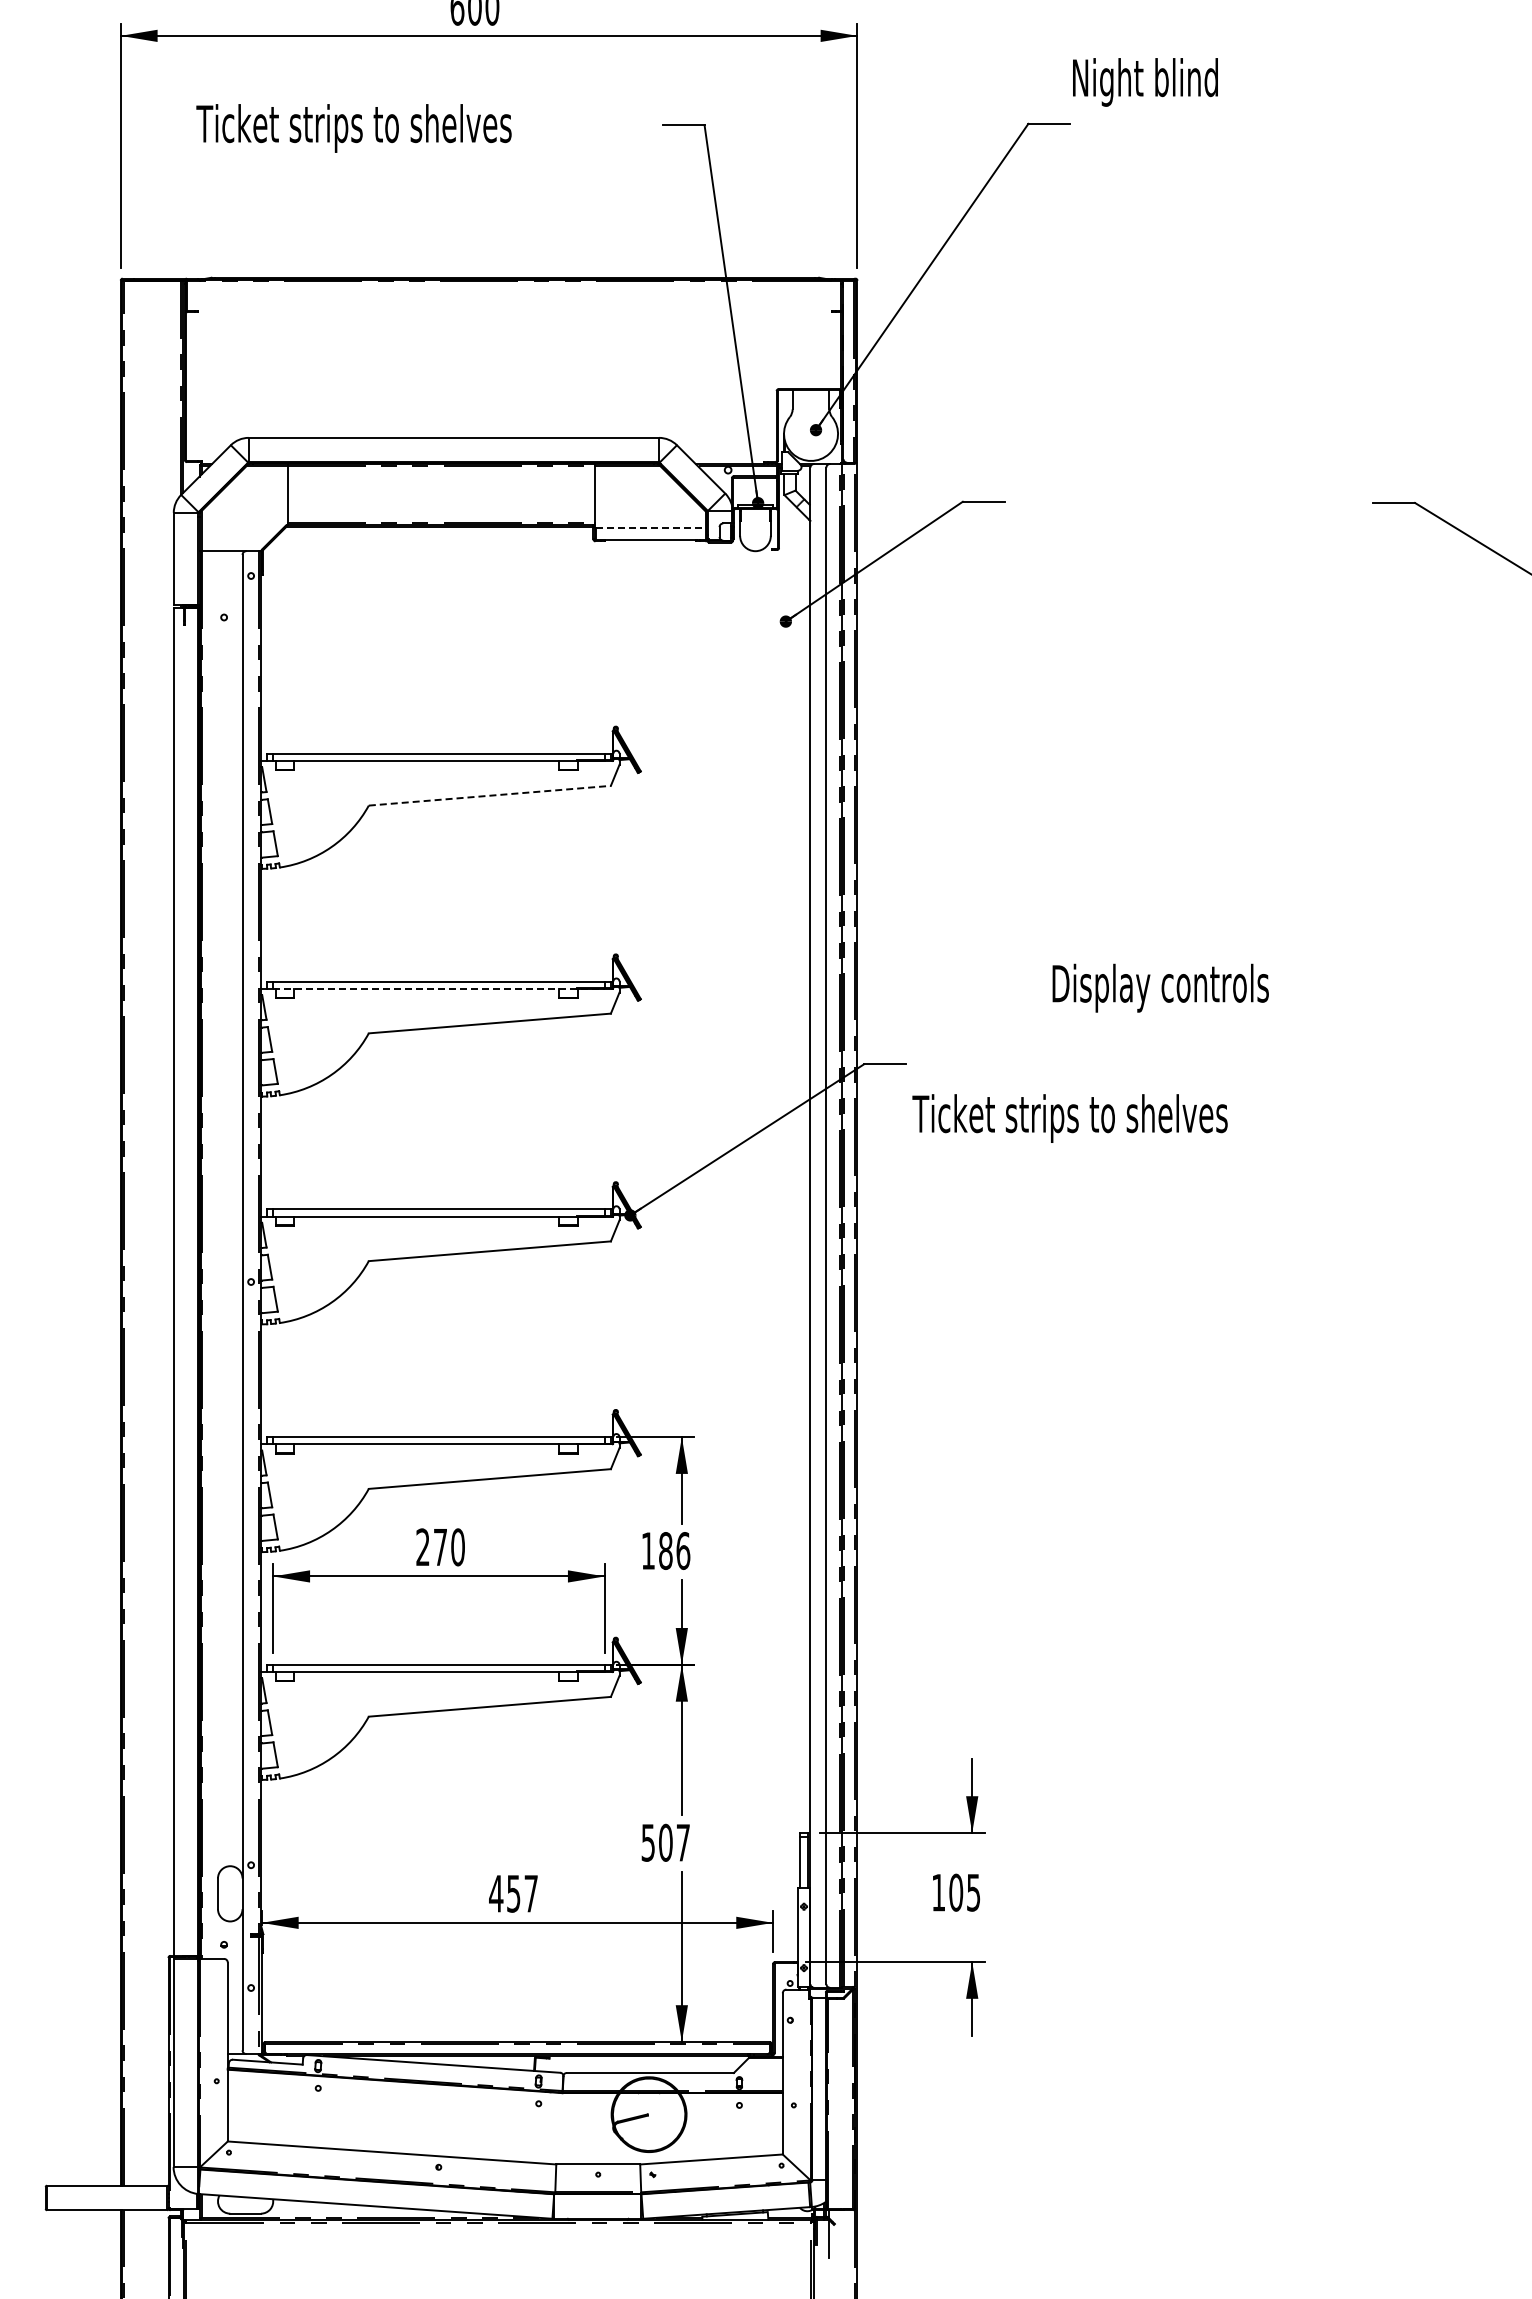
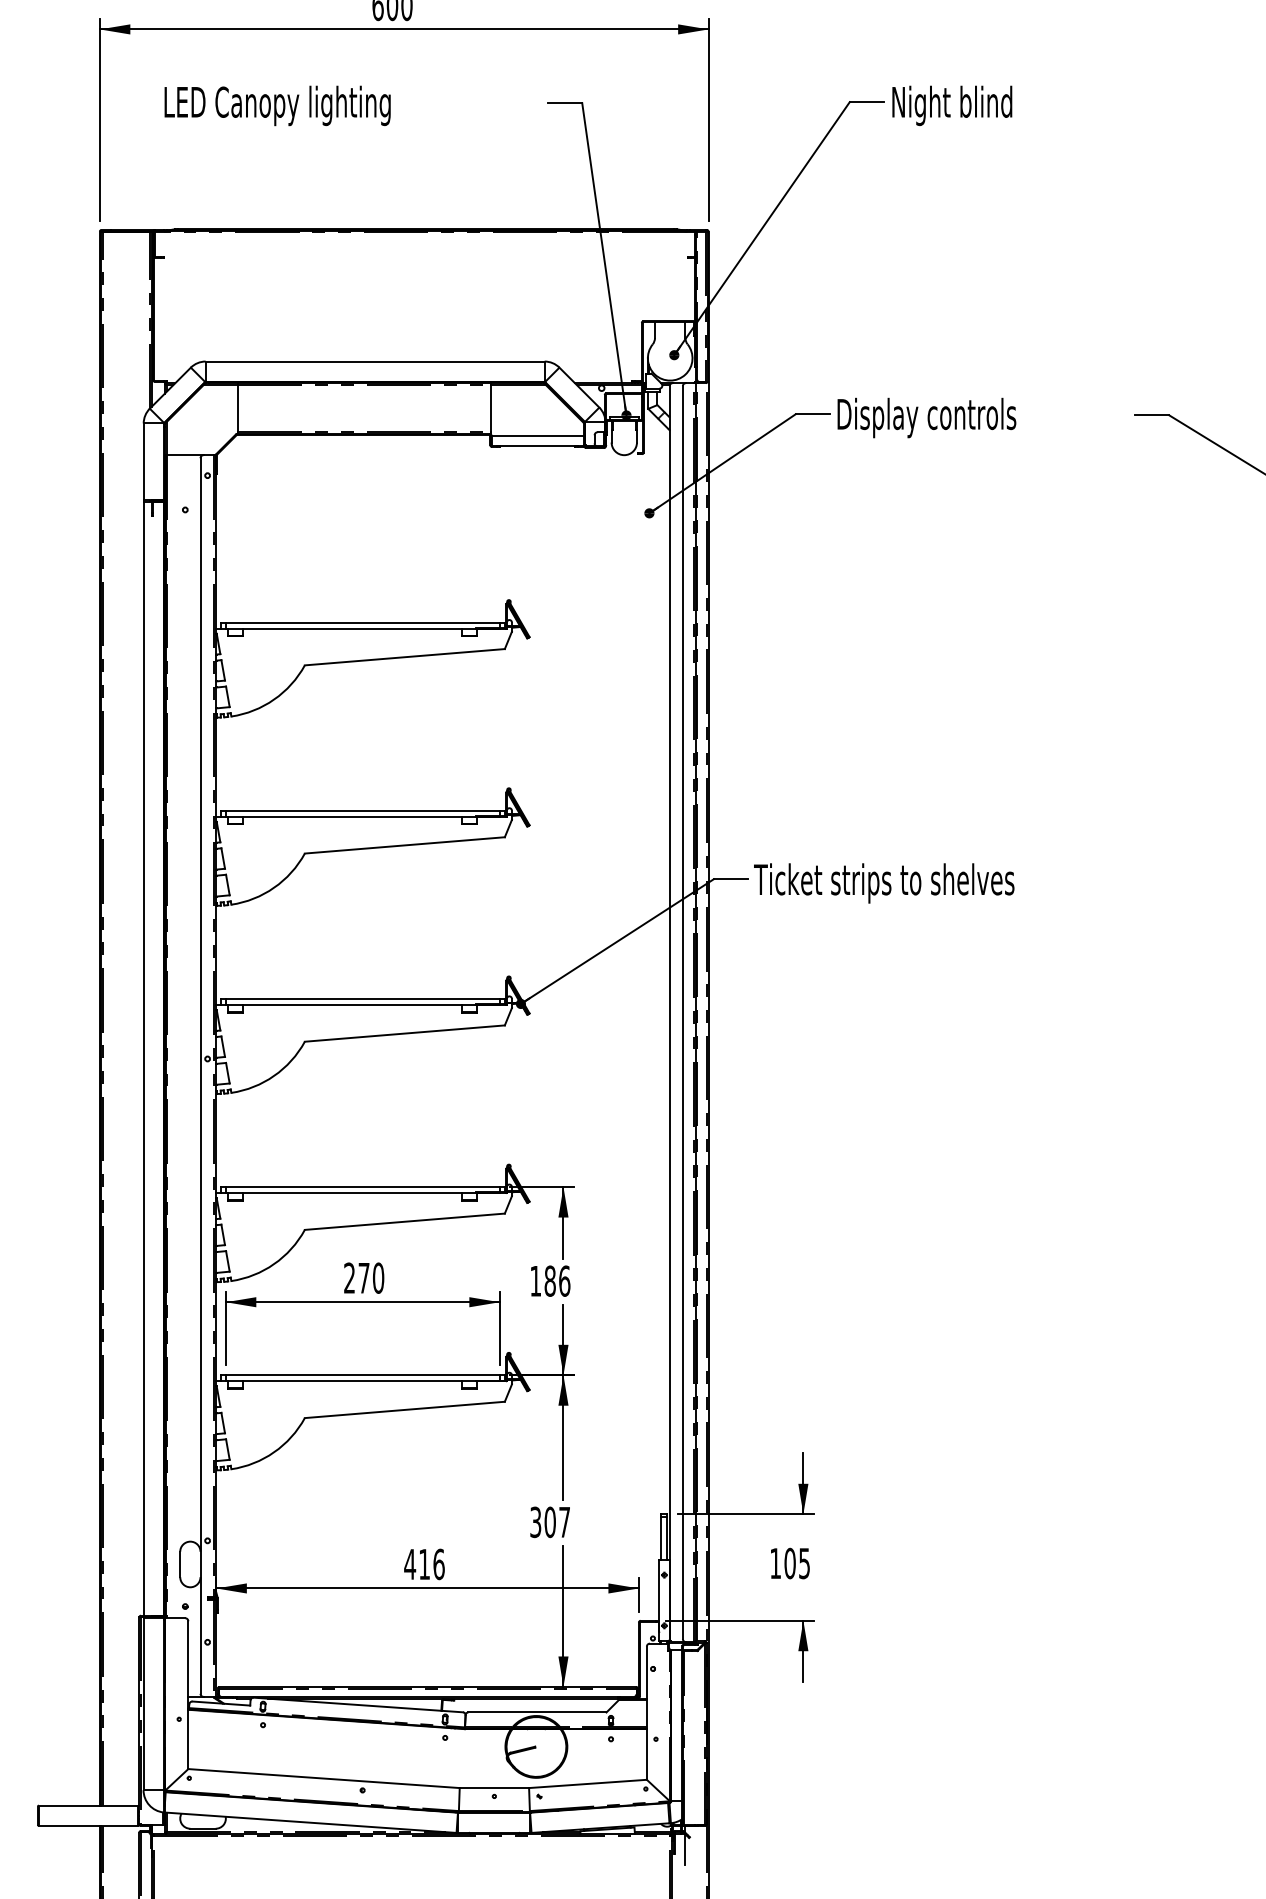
text: (1145, 82) -> (952, 105), moved
text: (353, 128) -> (292, 105), Ticket strips to shelves -> LED Canopy lighting
line: (651, 527) -> (538, 435), dashed -> solid
line: (490, 795) -> (405, 657), dashed -> solid
text: (1160, 987) -> (926, 417), moved
line: (439, 988) -> (363, 816), dashed -> solid
text: (1069, 1118) -> (883, 883), moved
text: (648, 1842) -> (535, 1522), 507 -> 307
text: (522, 1893) -> (431, 1564), 457 -> 416

